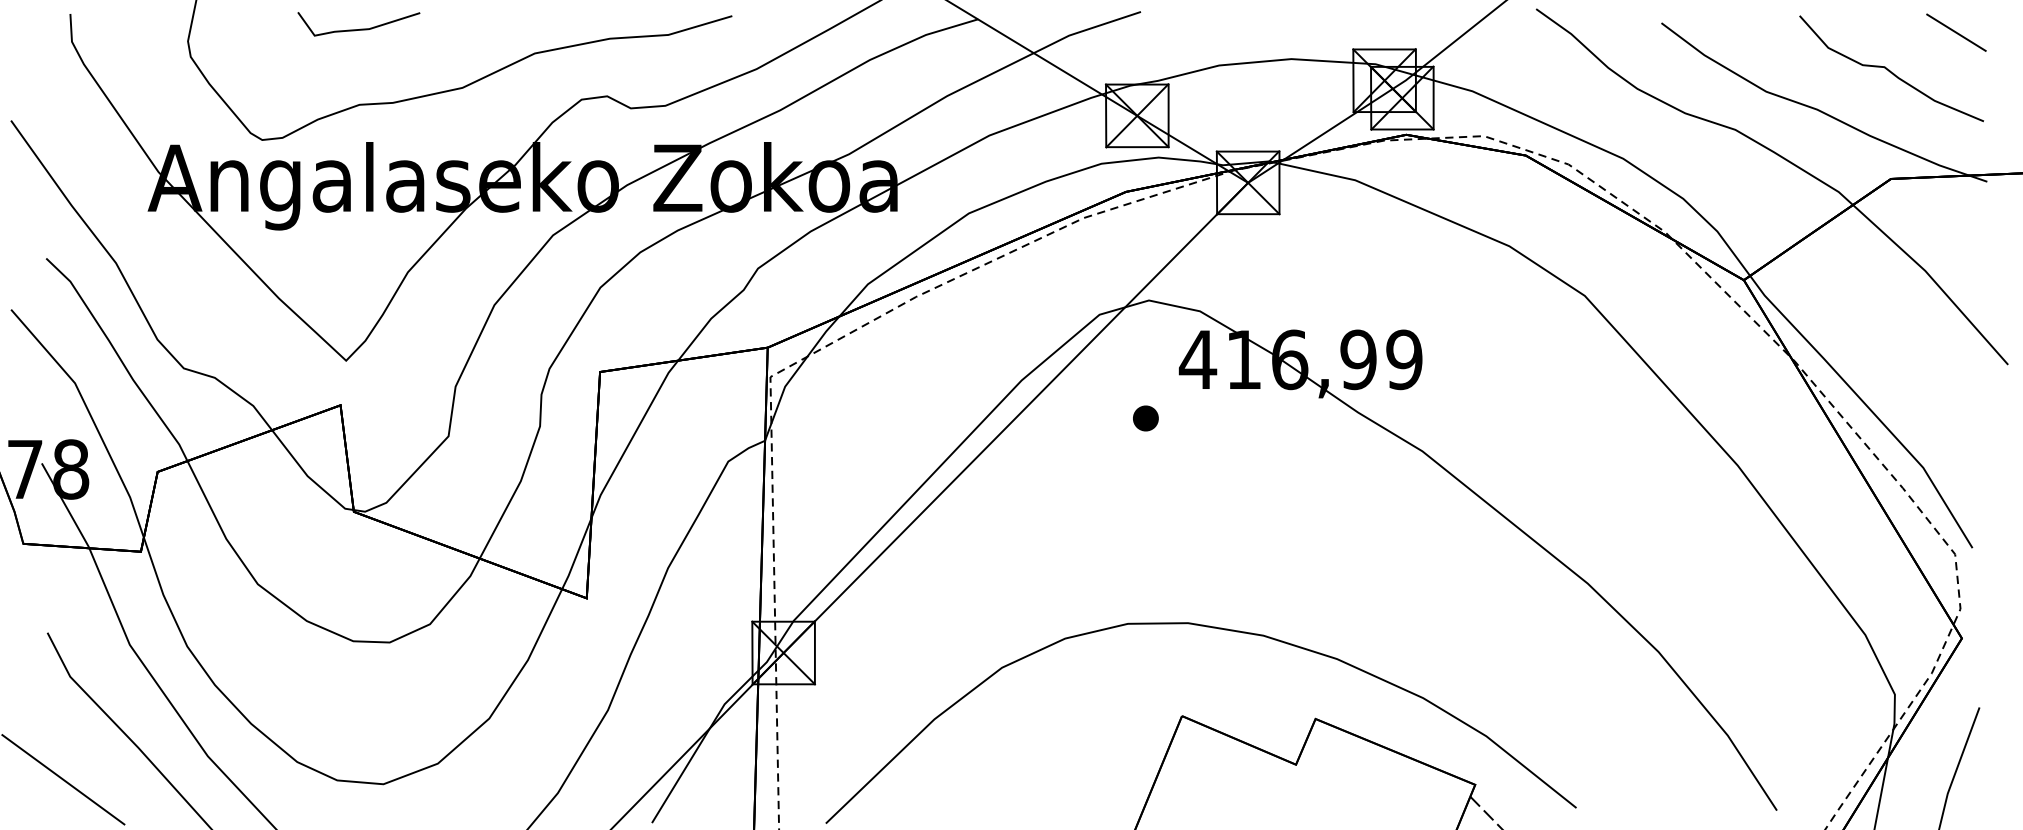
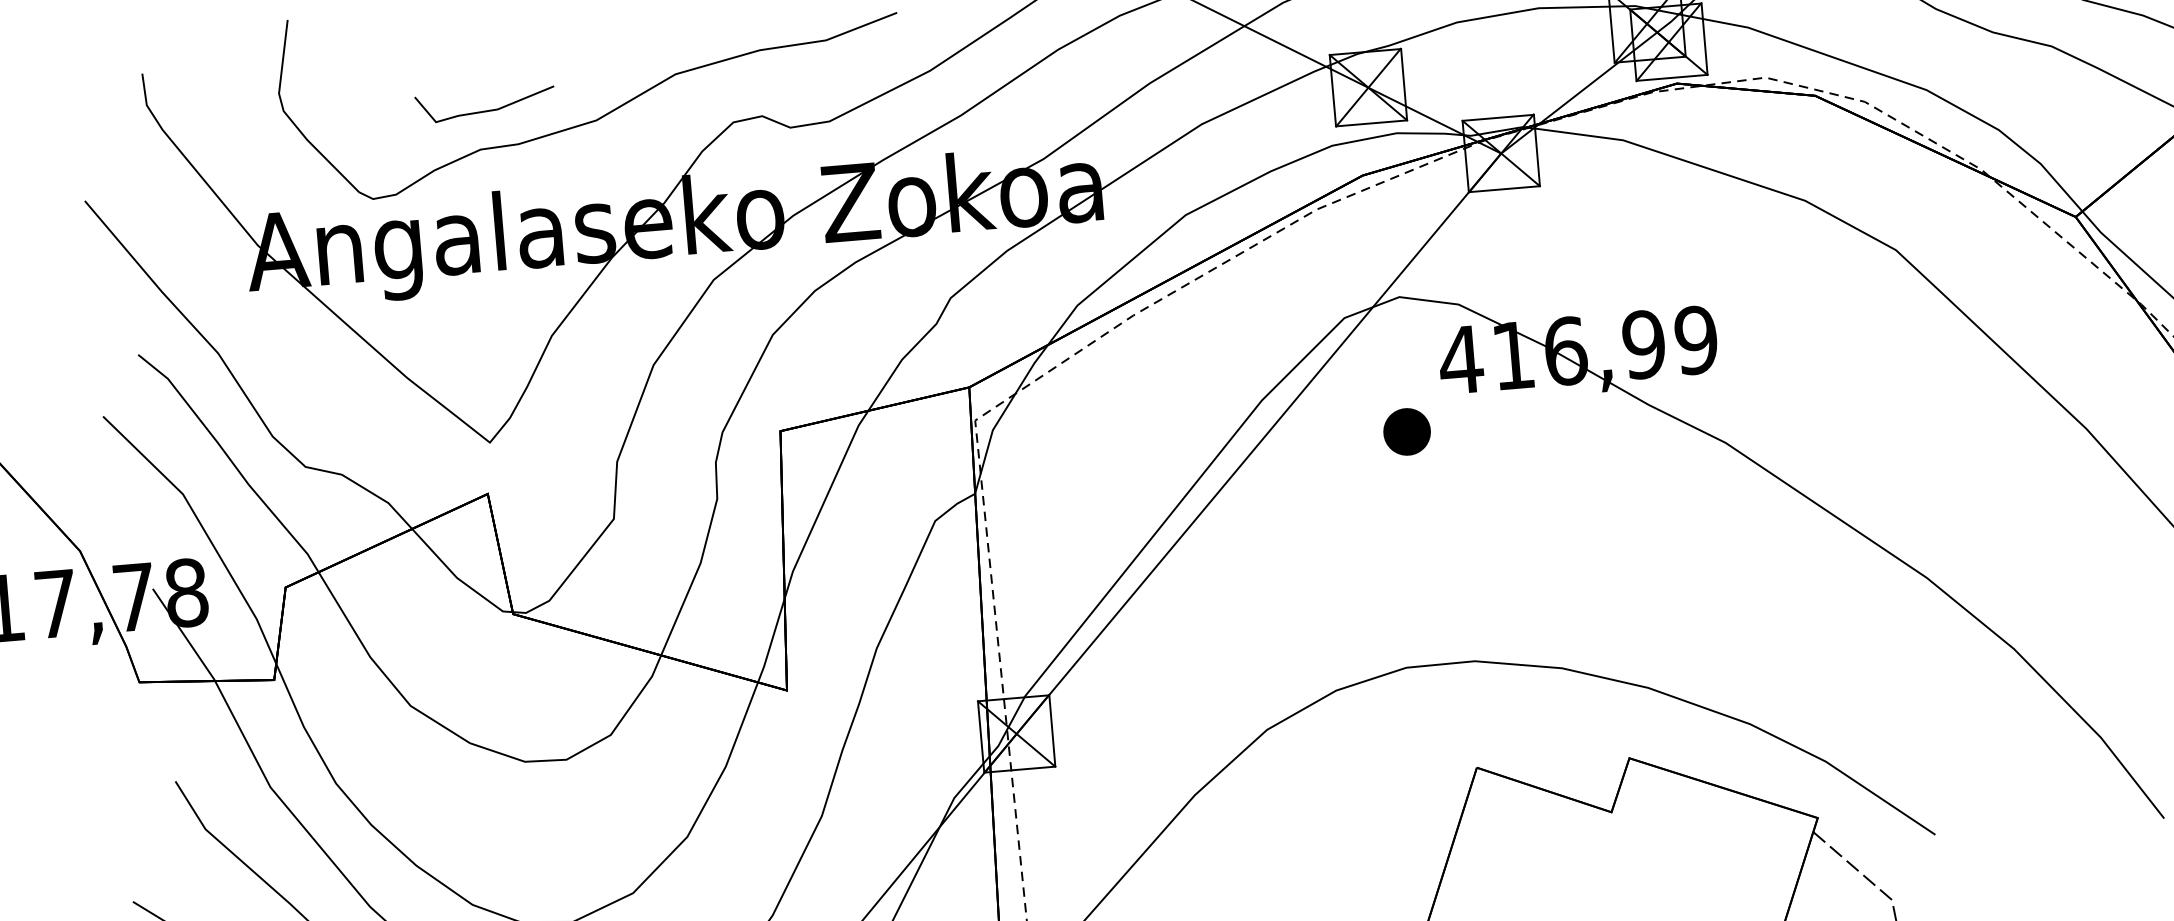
line: (360, 28) -> (487, 109), moved
part: (1145, 418) -> (1406, 431), size x1.6

